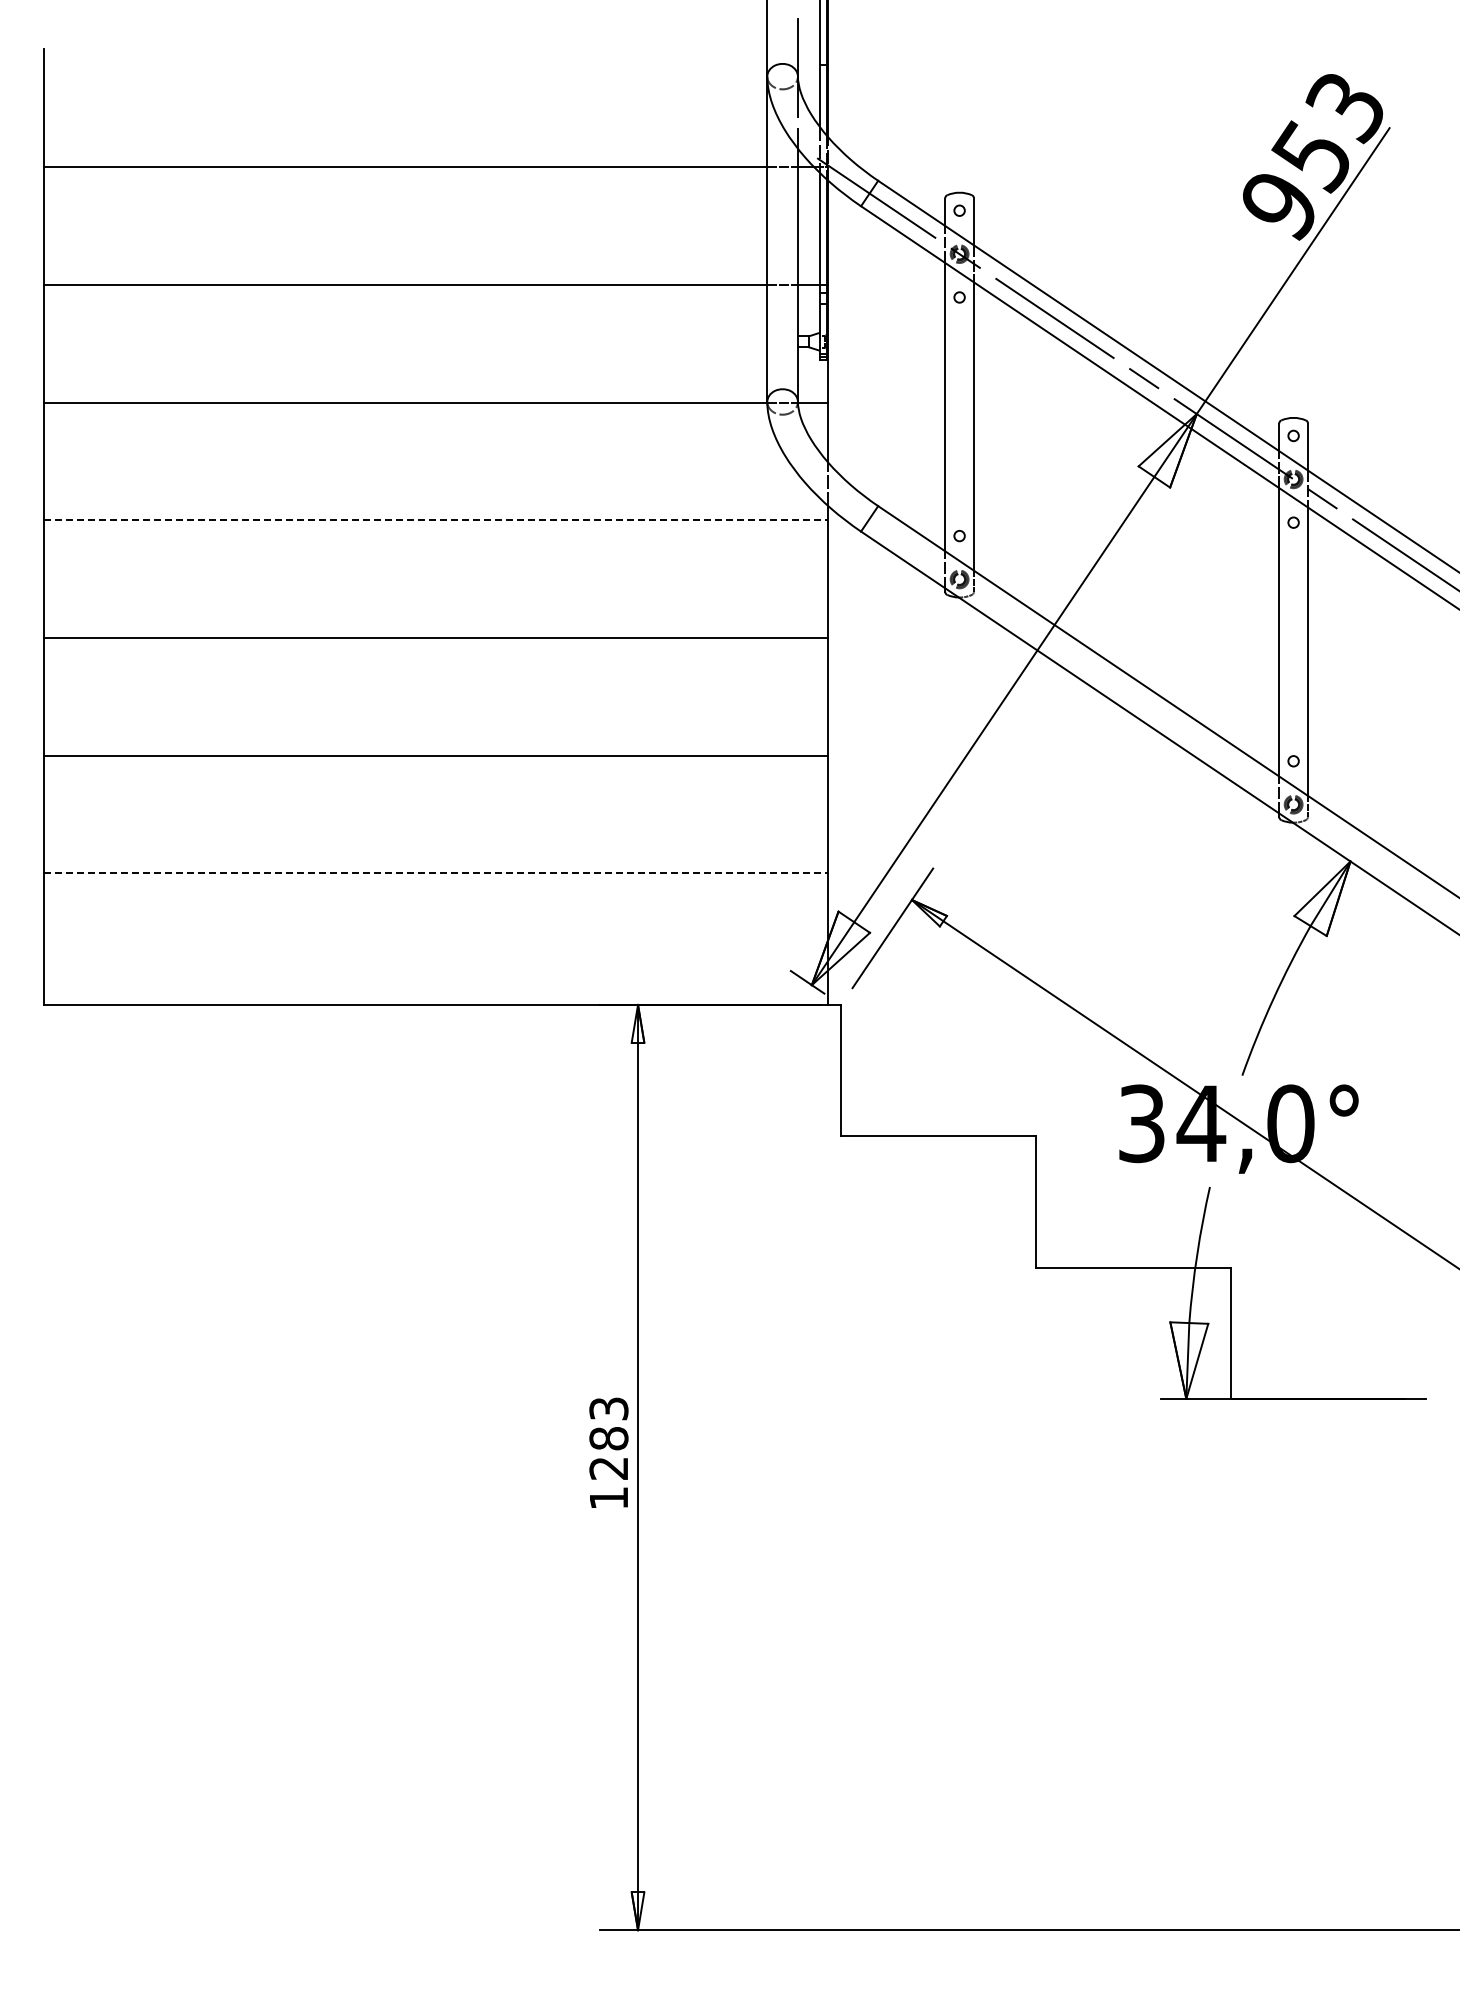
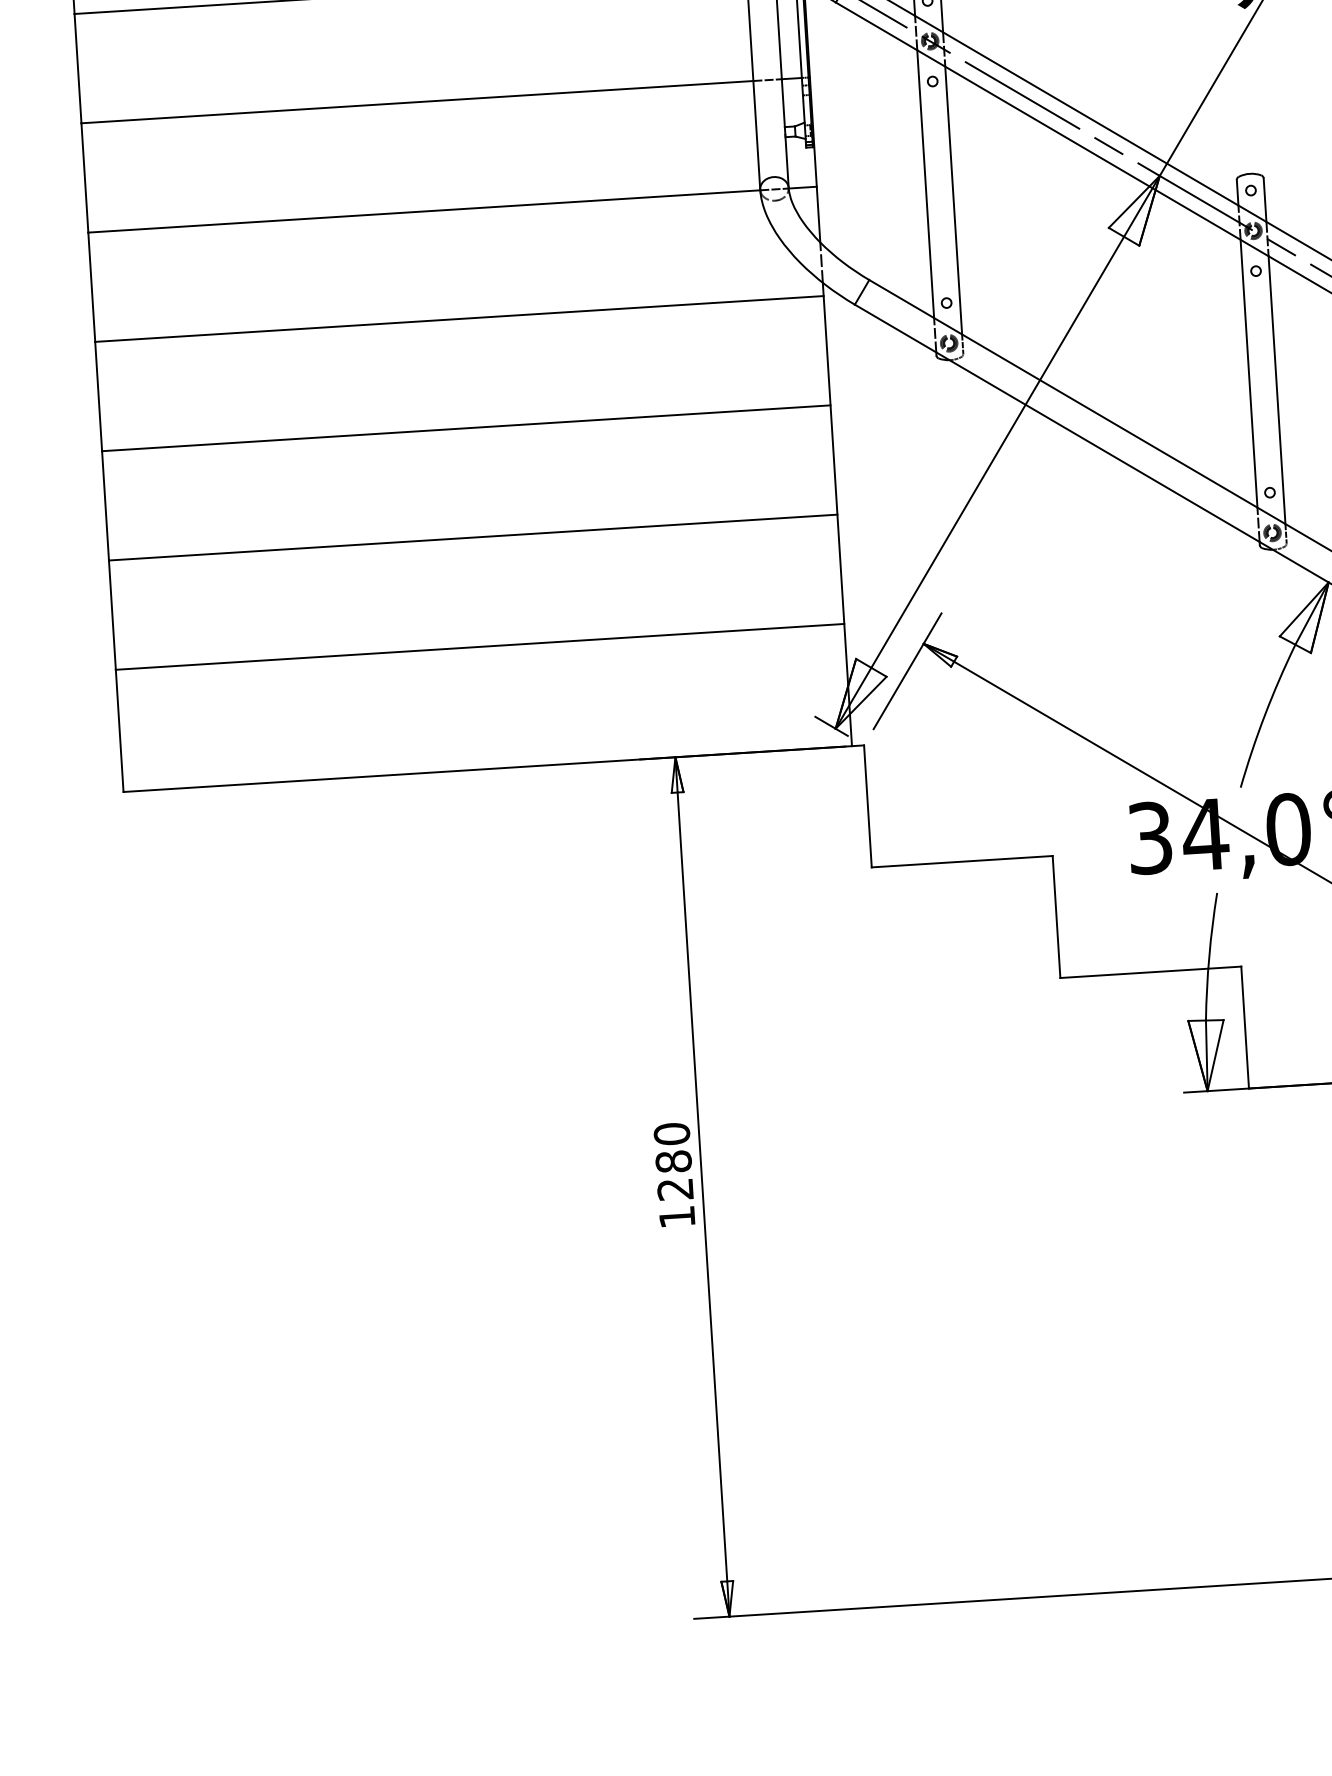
line: (436, 520) -> (459, 319), dashed -> solid
line: (436, 873) -> (480, 647), dashed -> solid
text: (608, 1408) -> (671, 1133), 1283 -> 1280

